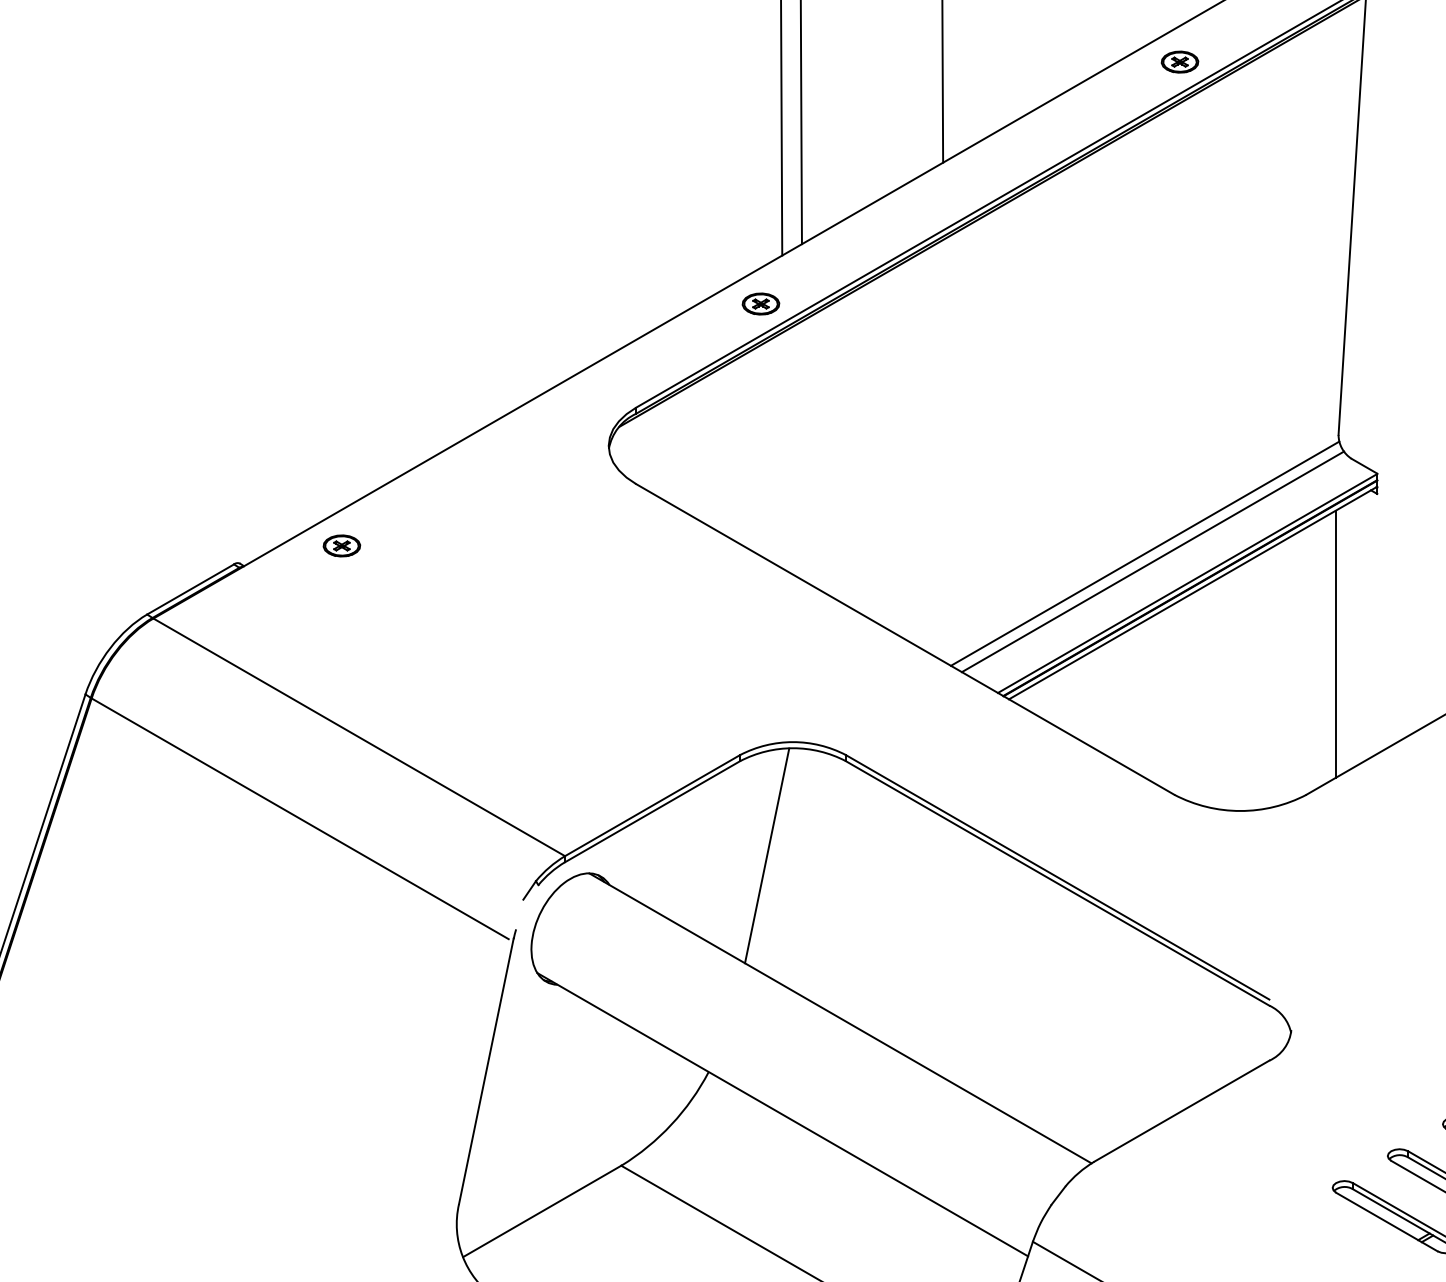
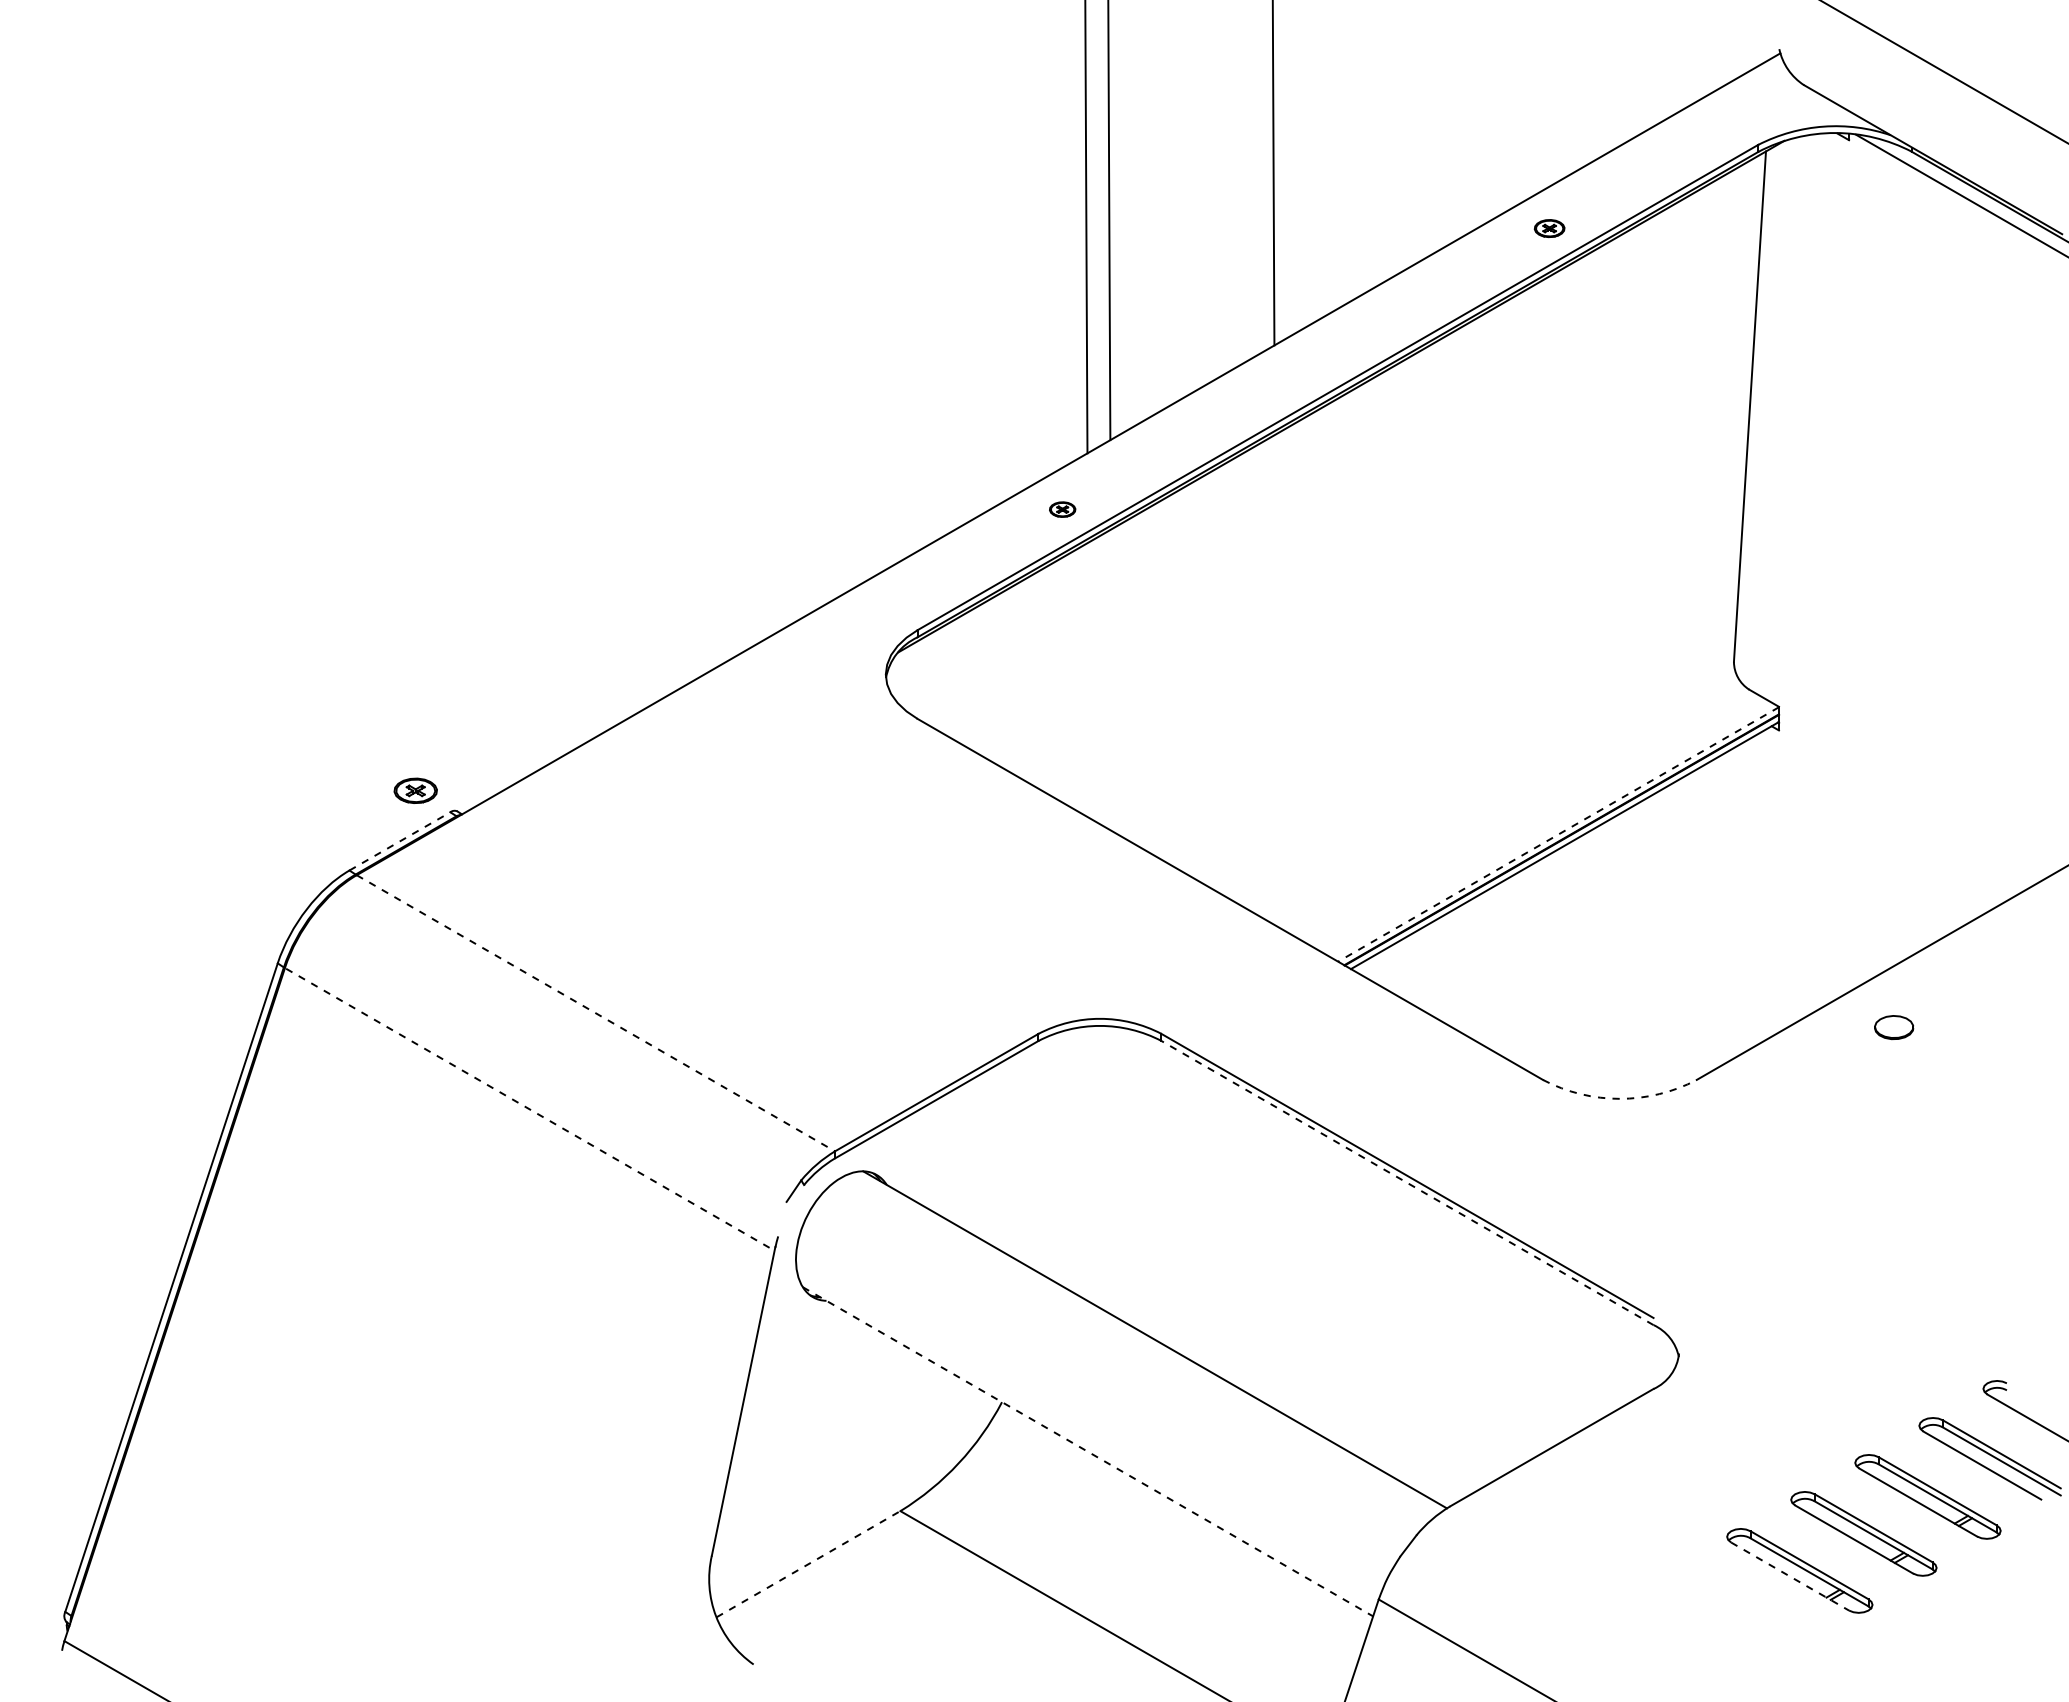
part: (1179, 62) -> (1549, 228), size x0.7
part: (760, 303) -> (1062, 509), size x0.6
part: (341, 545) -> (415, 790), moved
line: (1144, 553) -> (1508, 799), removed
line: (1153, 562) -> (1518, 809), removed
line: (1187, 583) -> (1558, 834), solid -> dashed
line: (191, 589) -> (400, 841), solid -> dashed
line: (1336, 643) -> (1731, 904), removed
line: (359, 737) -> (596, 1013), solid -> dashed
arc: (1240, 810) -> (1619, 1098), solid -> dashed
line: (300, 818) -> (527, 1107), solid -> dashed
line: (766, 855) -> (1069, 1150), removed
line: (1057, 882) -> (1407, 1182), solid -> dashed
line: (783, 1115) -> (1088, 1452), solid -> dashed
line: (543, 1210) -> (809, 1563), solid -> dashed
line: (1387, 1222) -> (1790, 1576), solid -> dashed

